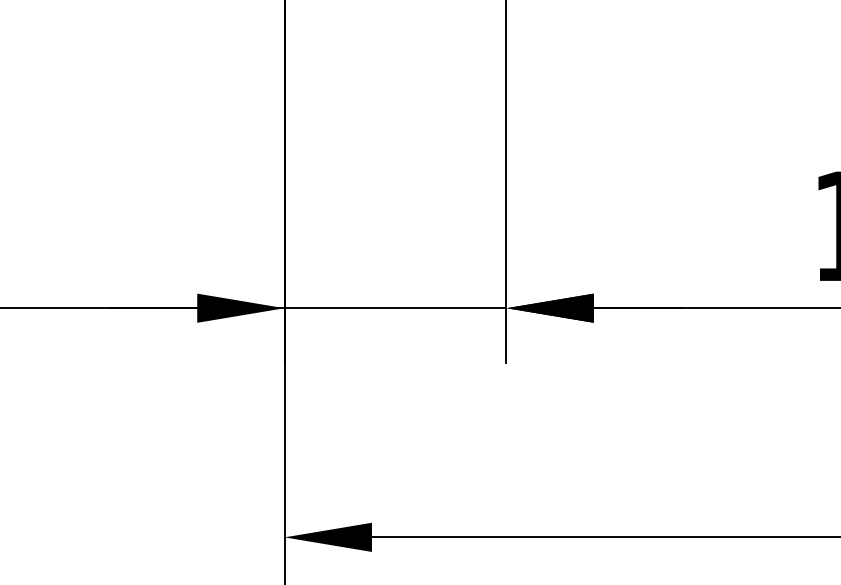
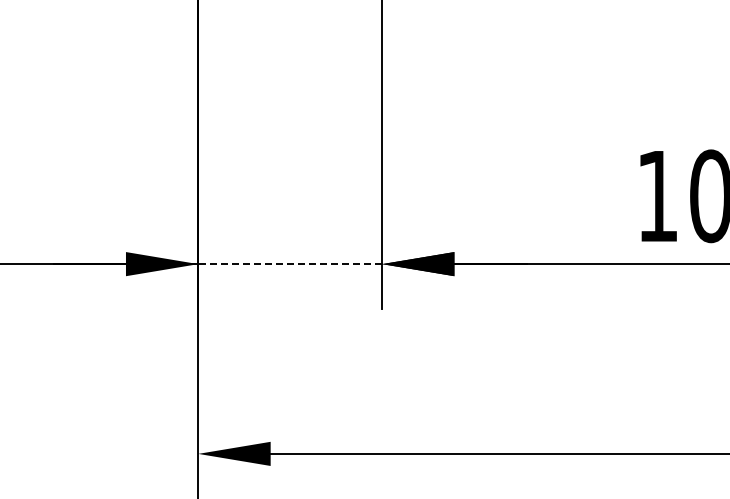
line: (395, 308) -> (290, 264), solid -> dashed

